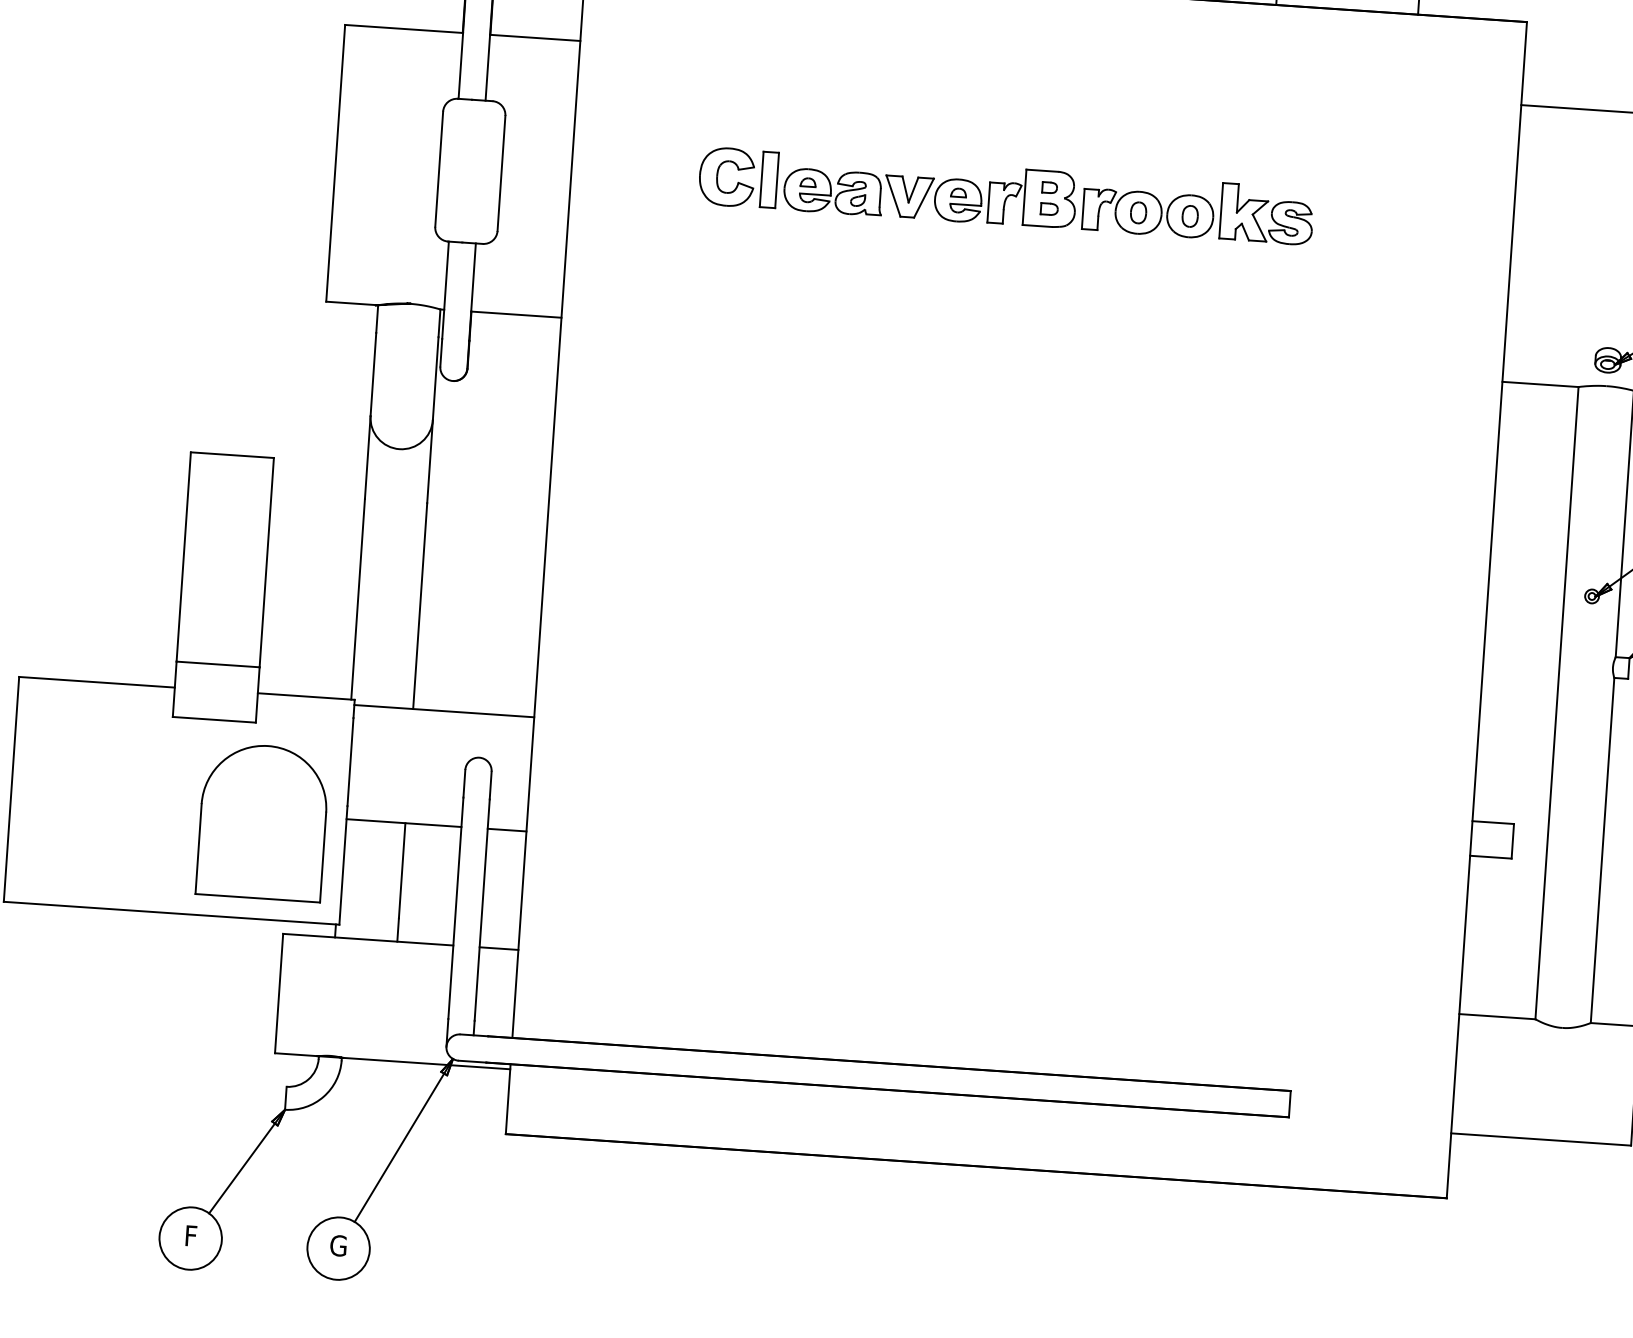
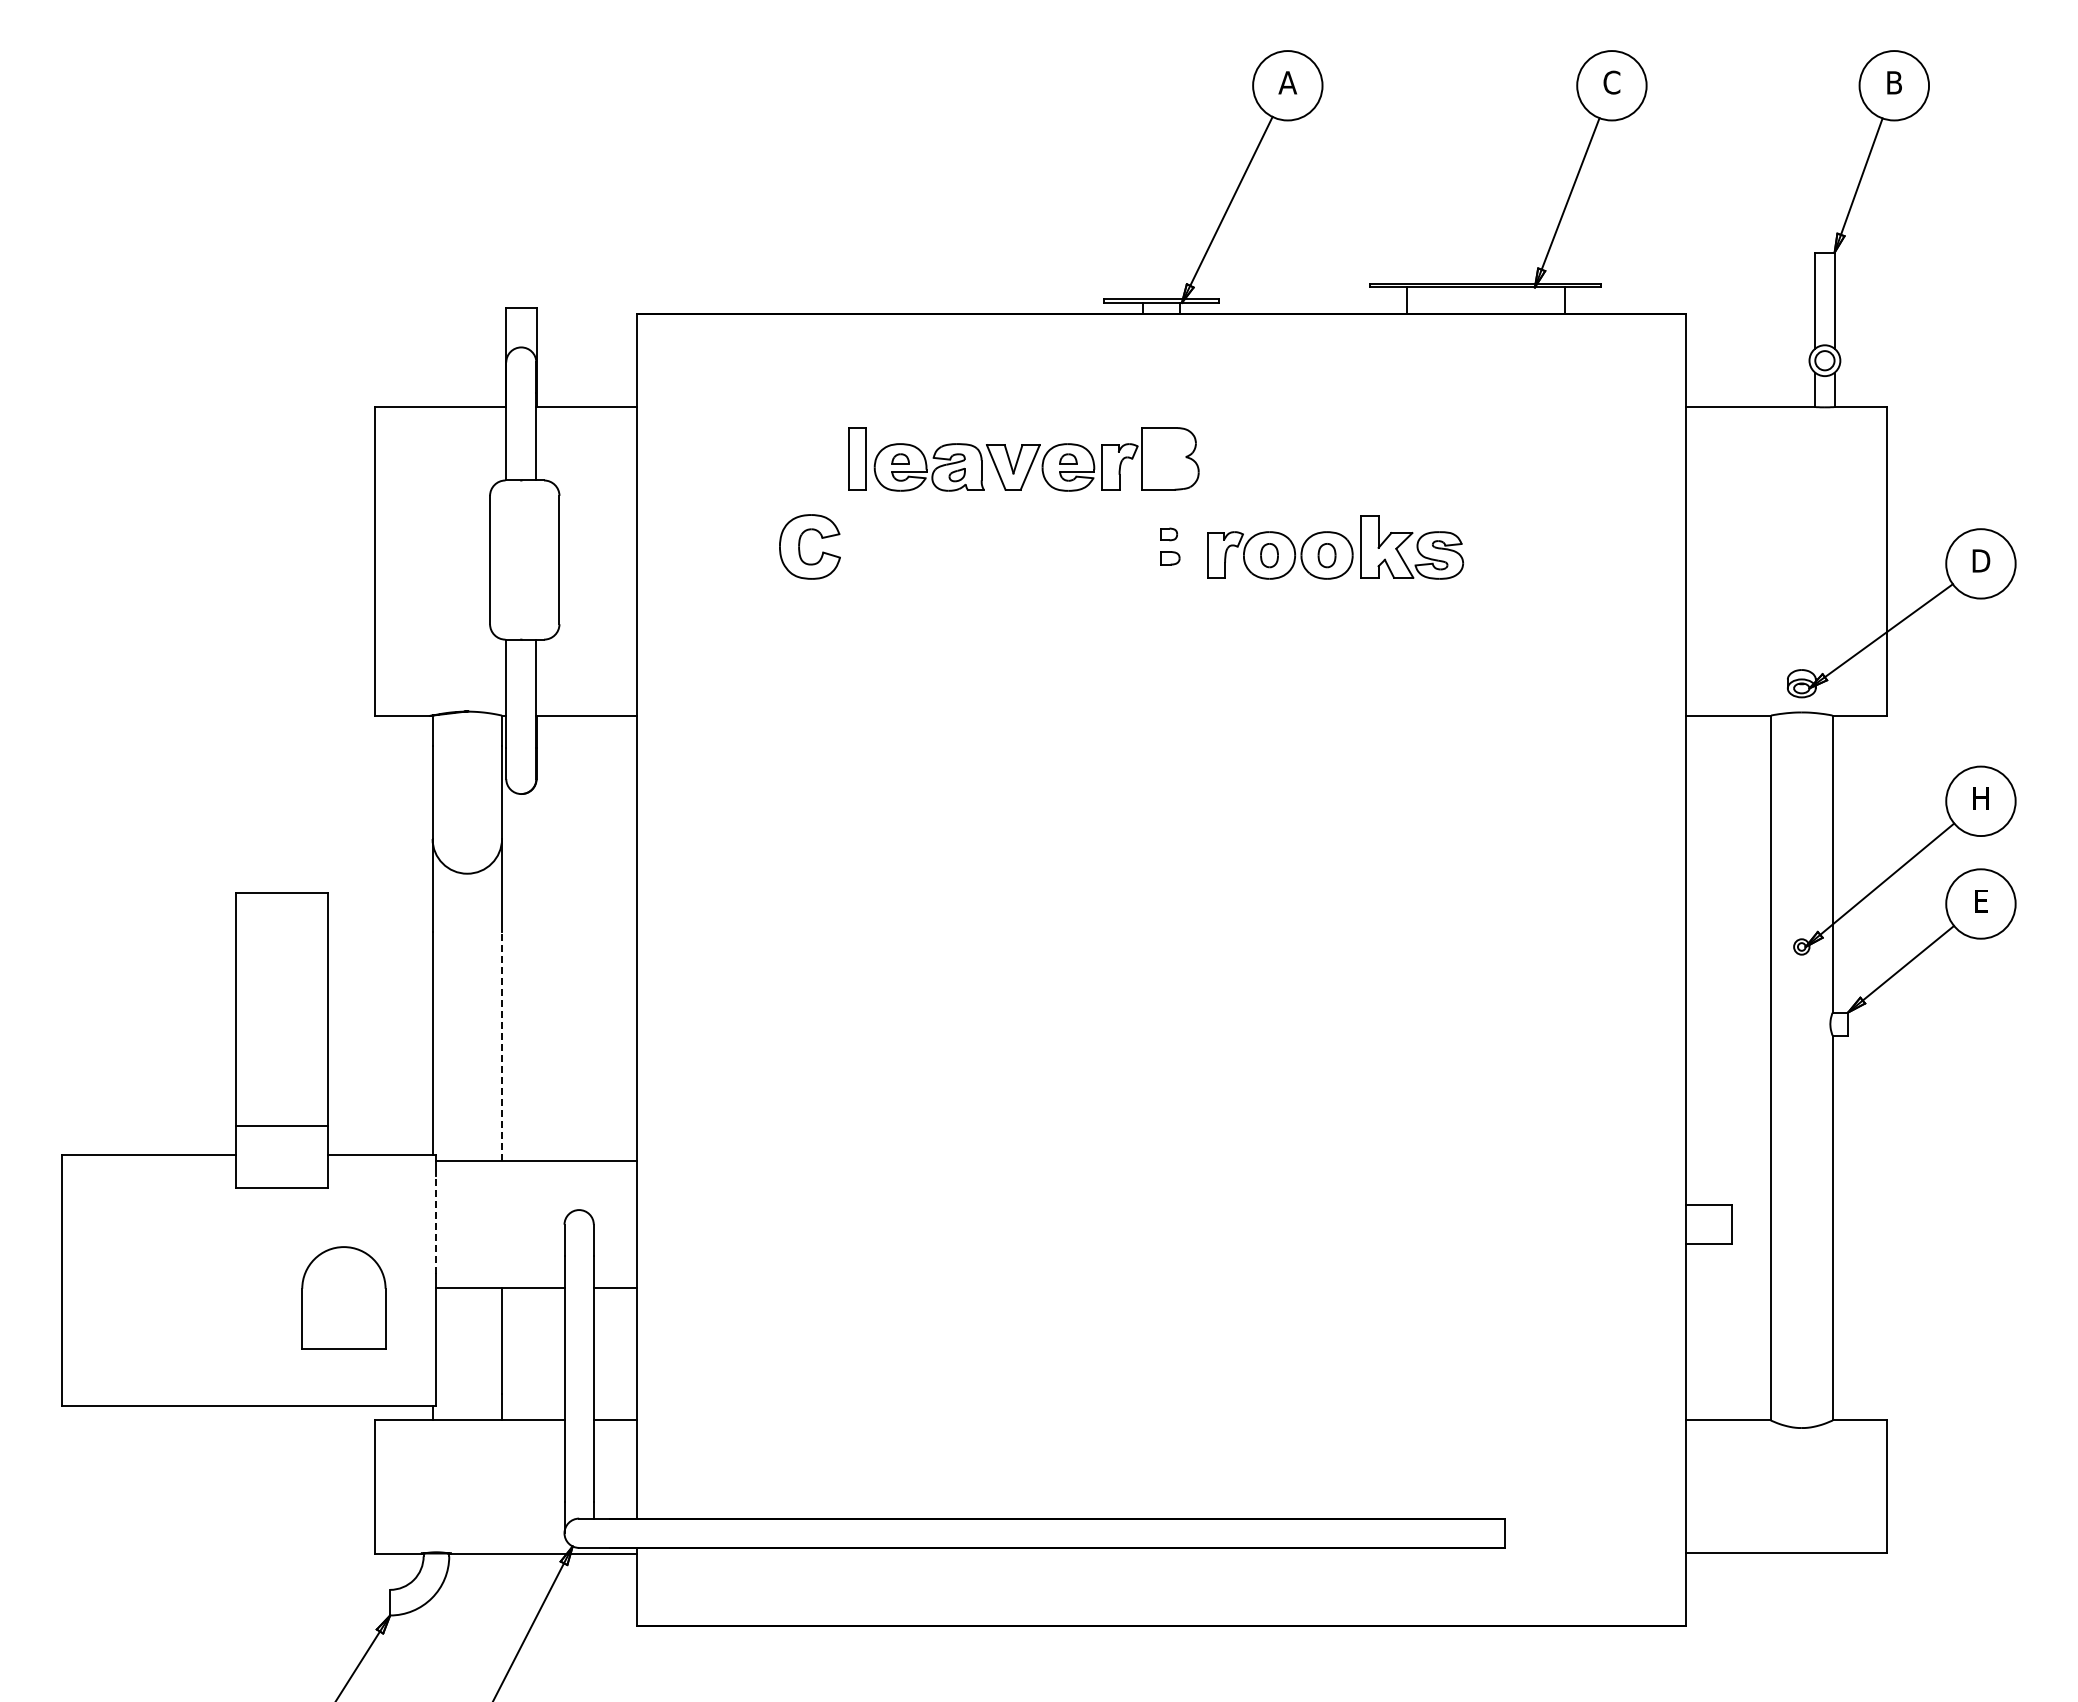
part: (918, 190) -> (1023, 459), moved
line: (420, 606) -> (502, 1046), solid -> dashed
line: (350, 761) -> (436, 1224), solid -> dashed
part: (262, 821) -> (343, 1297), size x0.6

